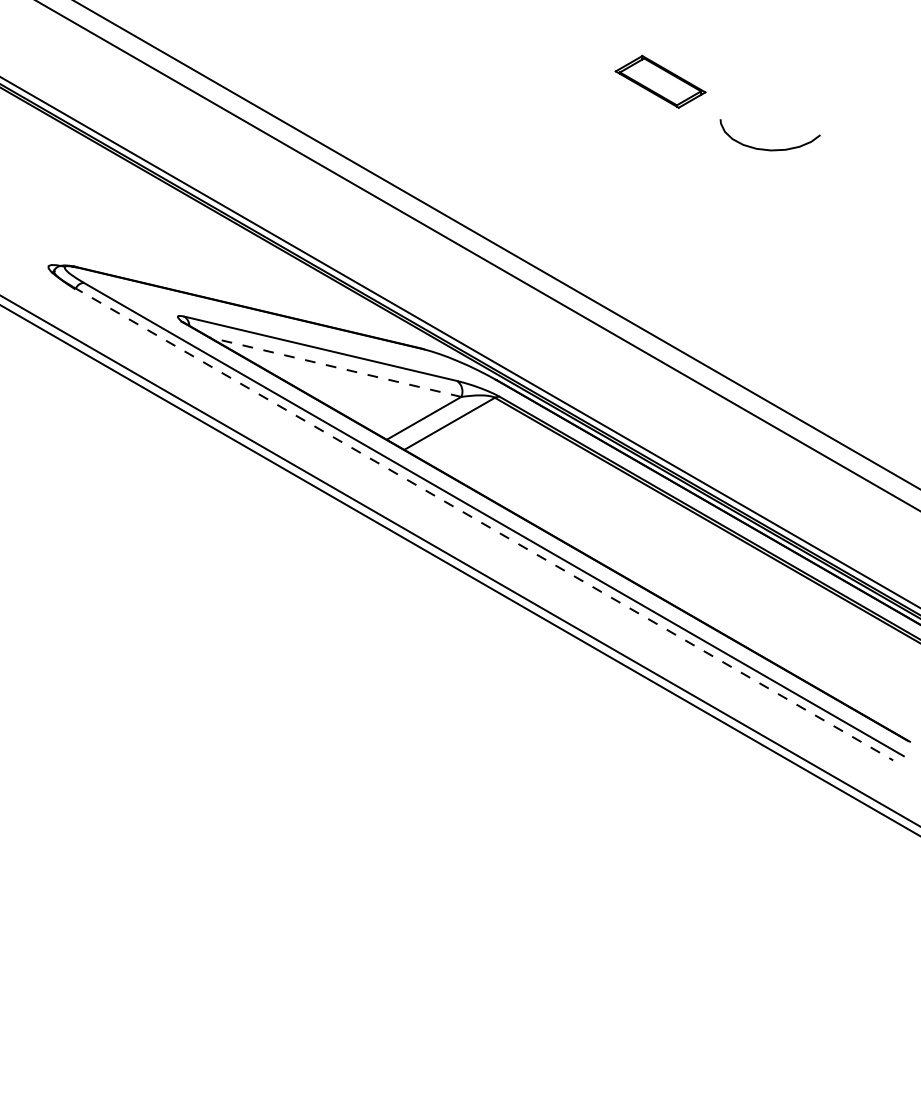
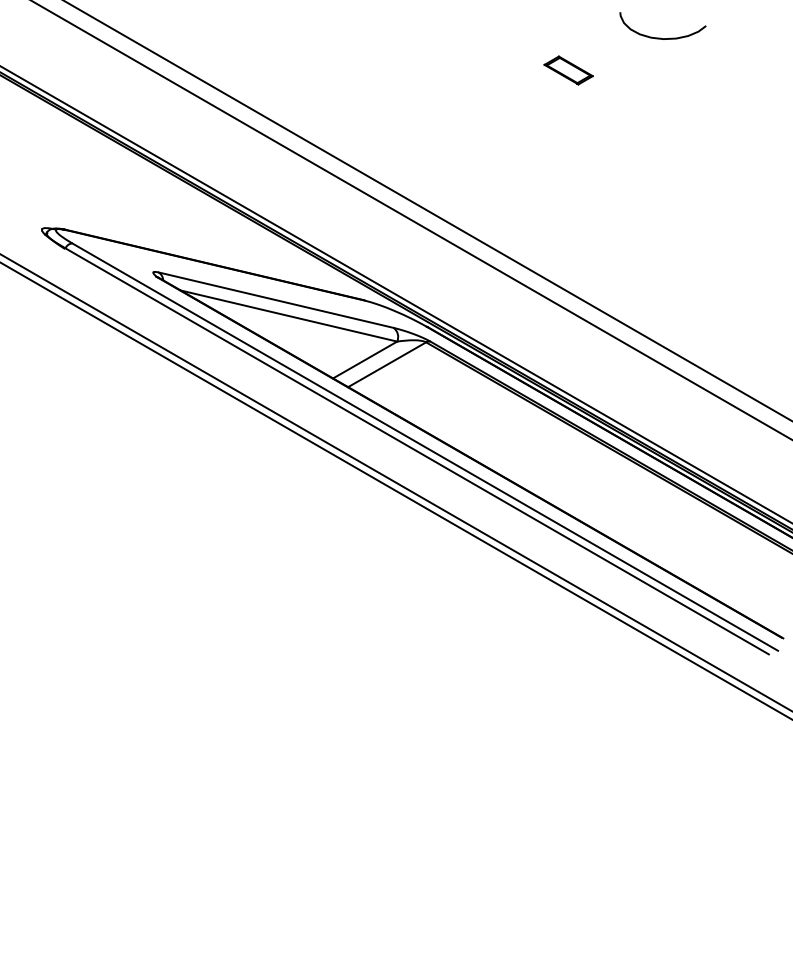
part: (660, 81) -> (568, 70), size x0.62
curve: (765, 148) -> (658, 37), moved
line: (335, 367) -> (288, 316), dashed -> solid
line: (483, 524) -> (416, 451), dashed -> solid

